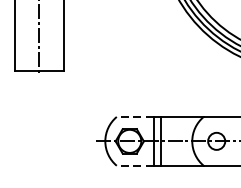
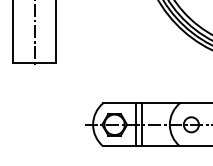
line: (134, 117) -> (118, 103), dashed -> solid
line: (134, 165) -> (118, 146), dashed -> solid

